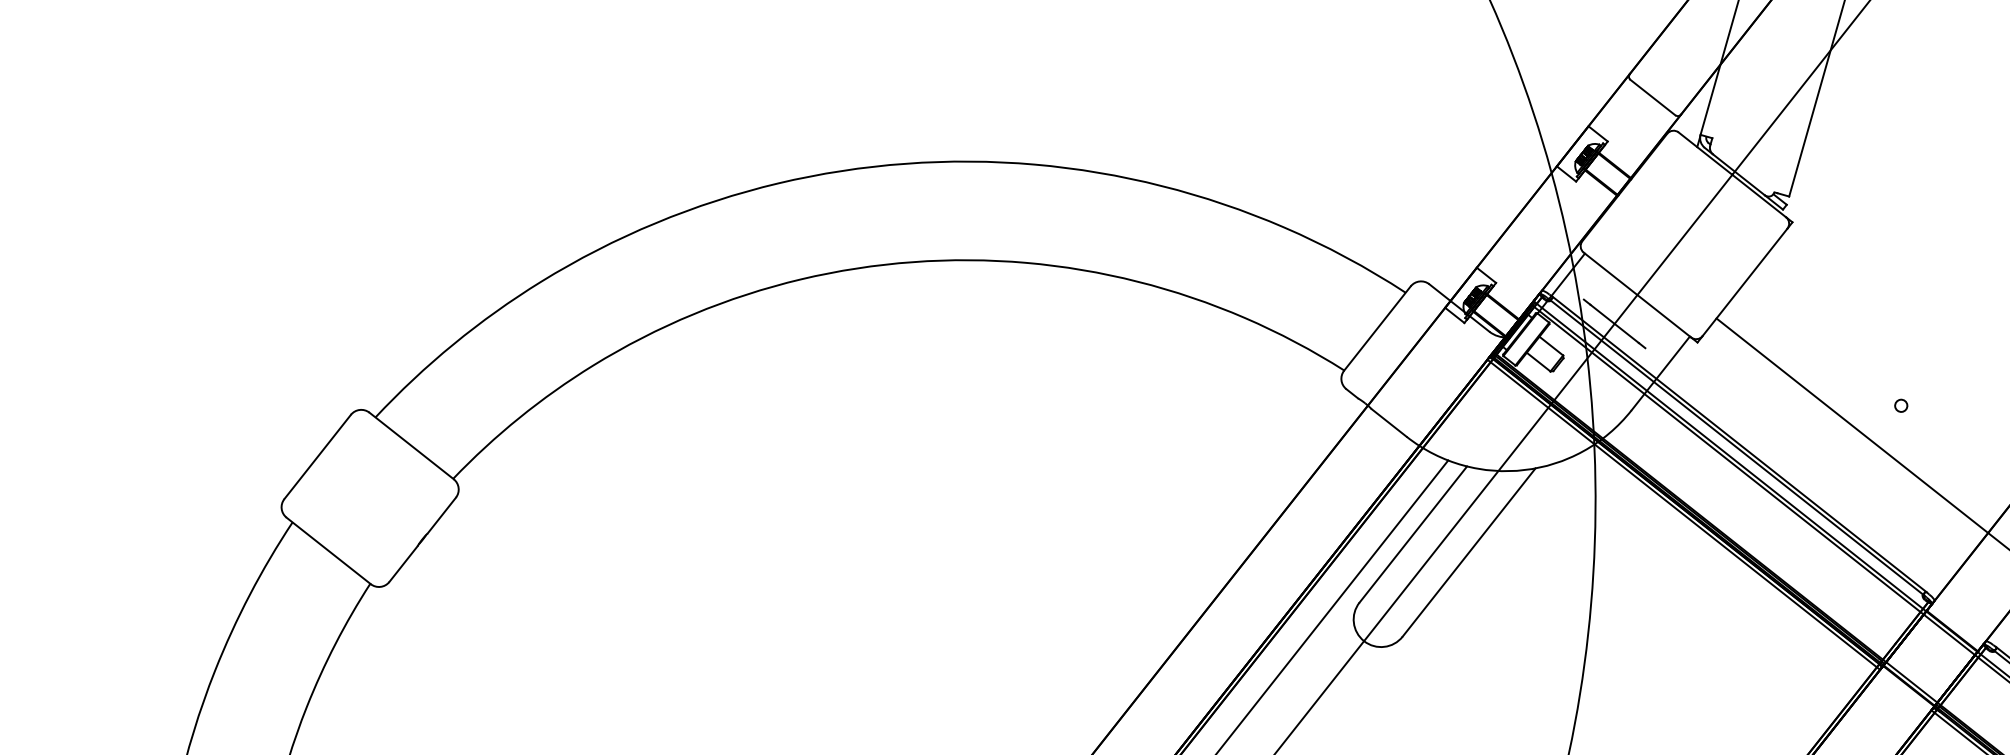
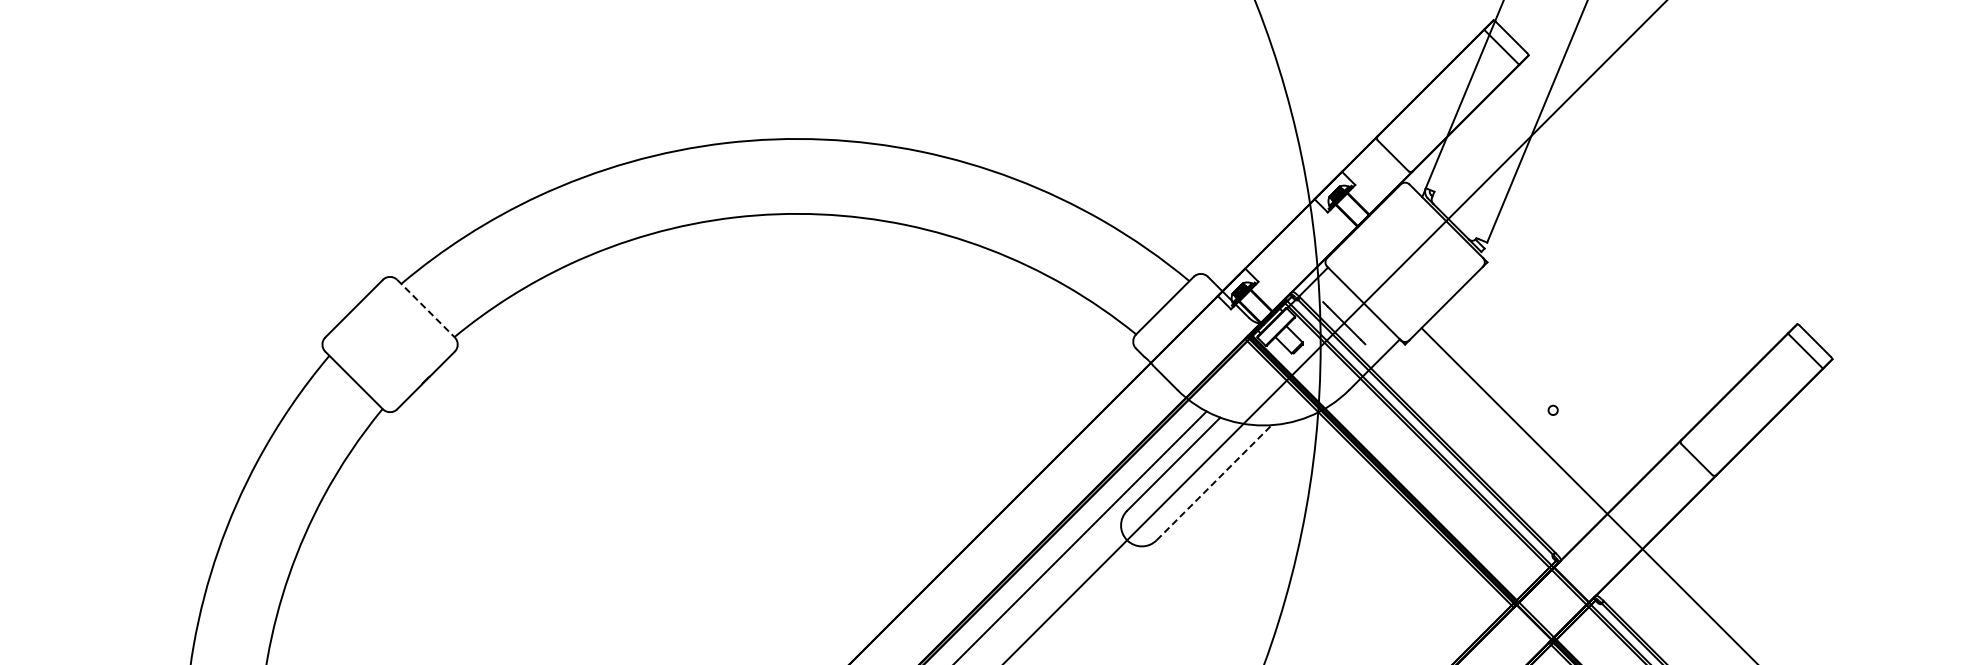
line: (412, 445) -> (426, 308), solid -> dashed
line: (1469, 552) -> (1214, 482), solid -> dashed

